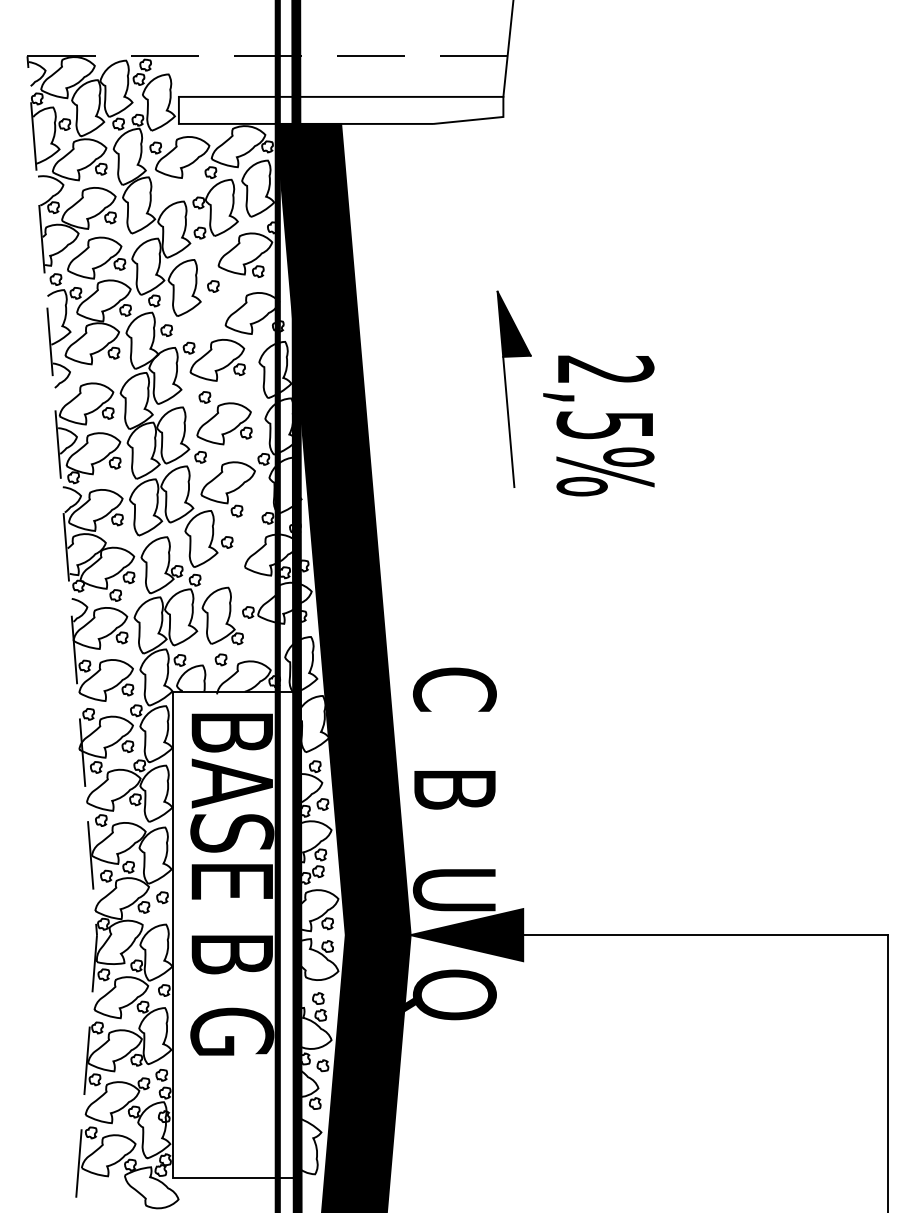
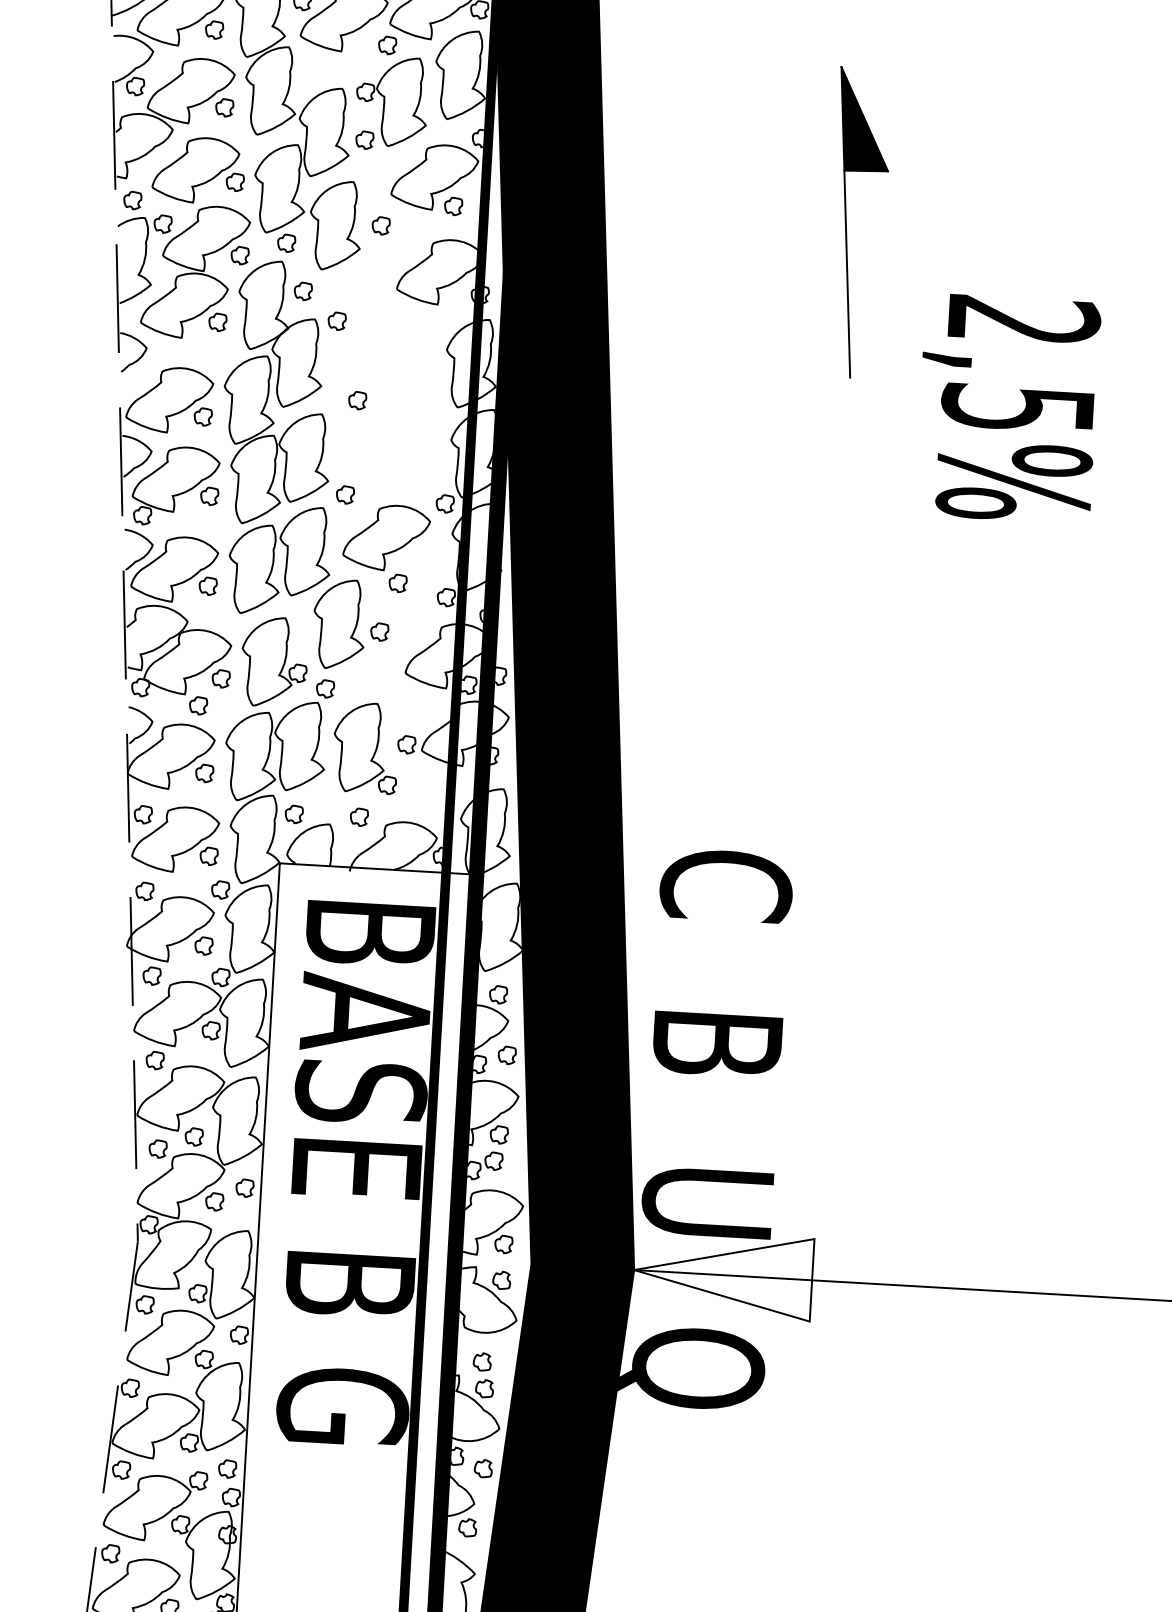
part: (217, 360) -> (380, 343), removed
part: (507, 391) -> (848, 225), moved
part: (224, 423) -> (386, 443), removed
text: (598, 425) -> (1007, 408), moved
fill: (466, 935) -> (722, 1275), removed

